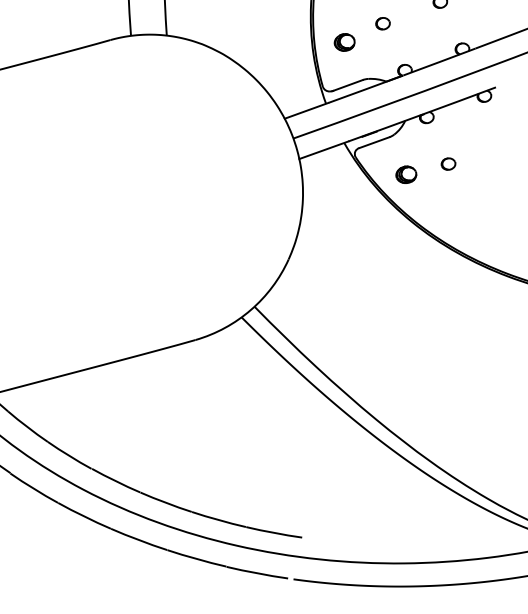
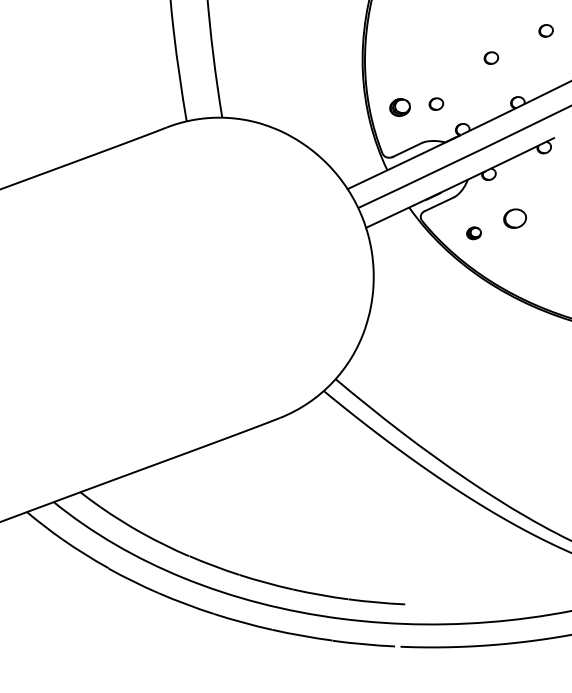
part: (383, 23) -> (436, 103), moved
part: (447, 163) -> (514, 218), size x1.6
part: (405, 174) -> (473, 233), size x0.7

